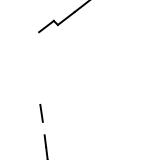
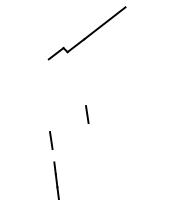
line: (77, 87) -> (87, 114), added

